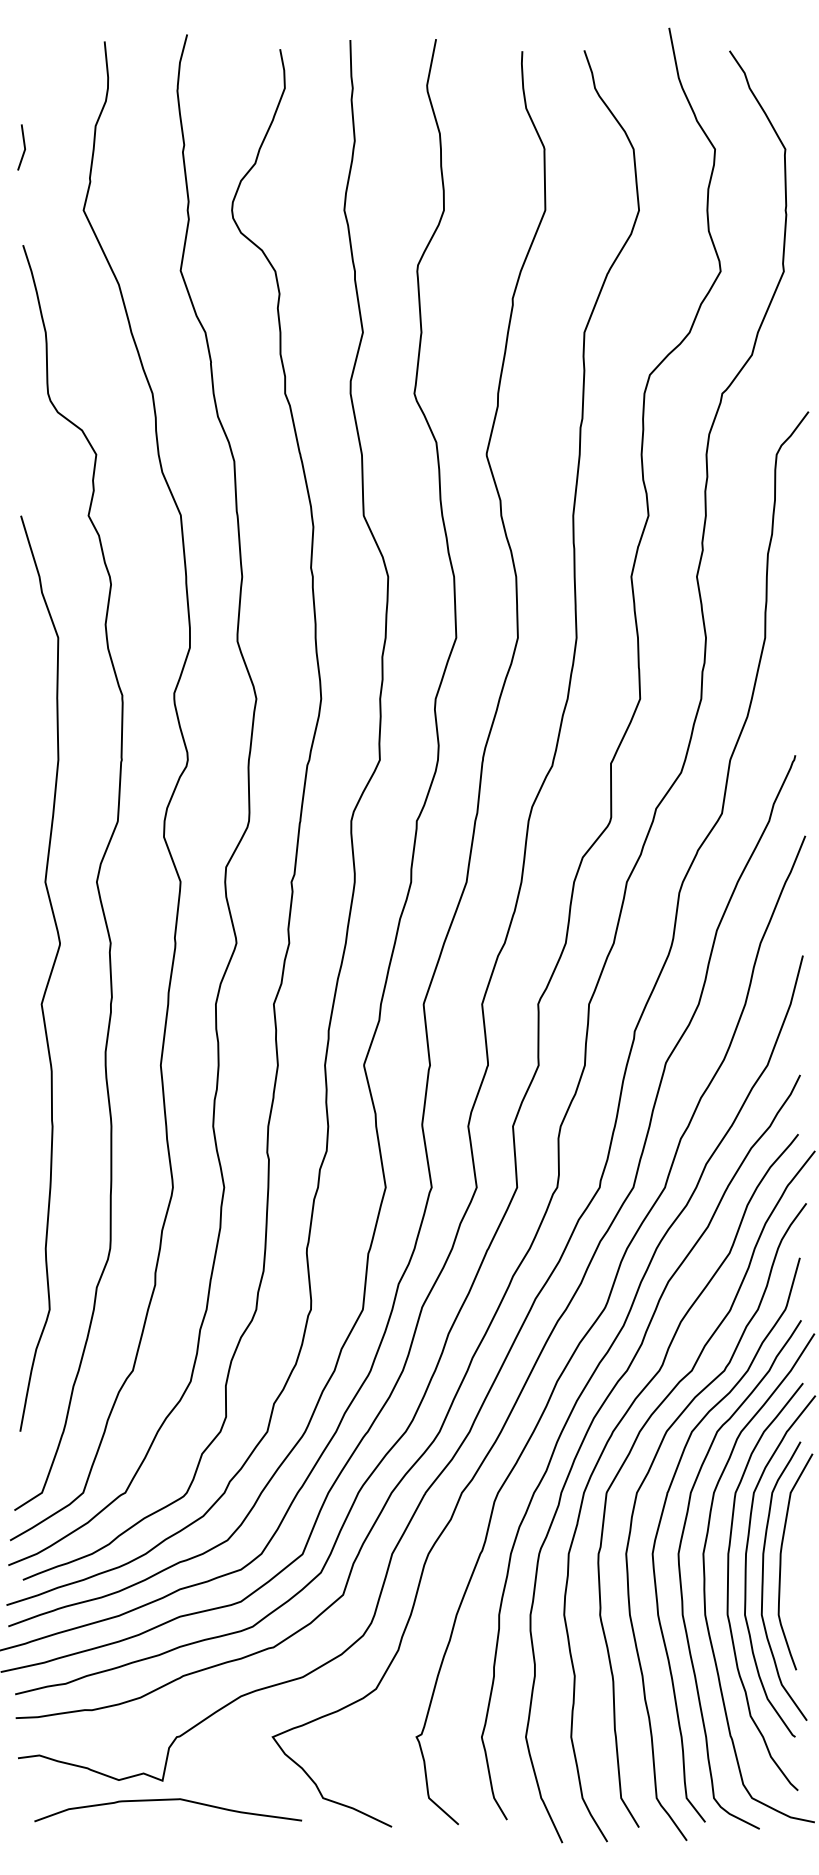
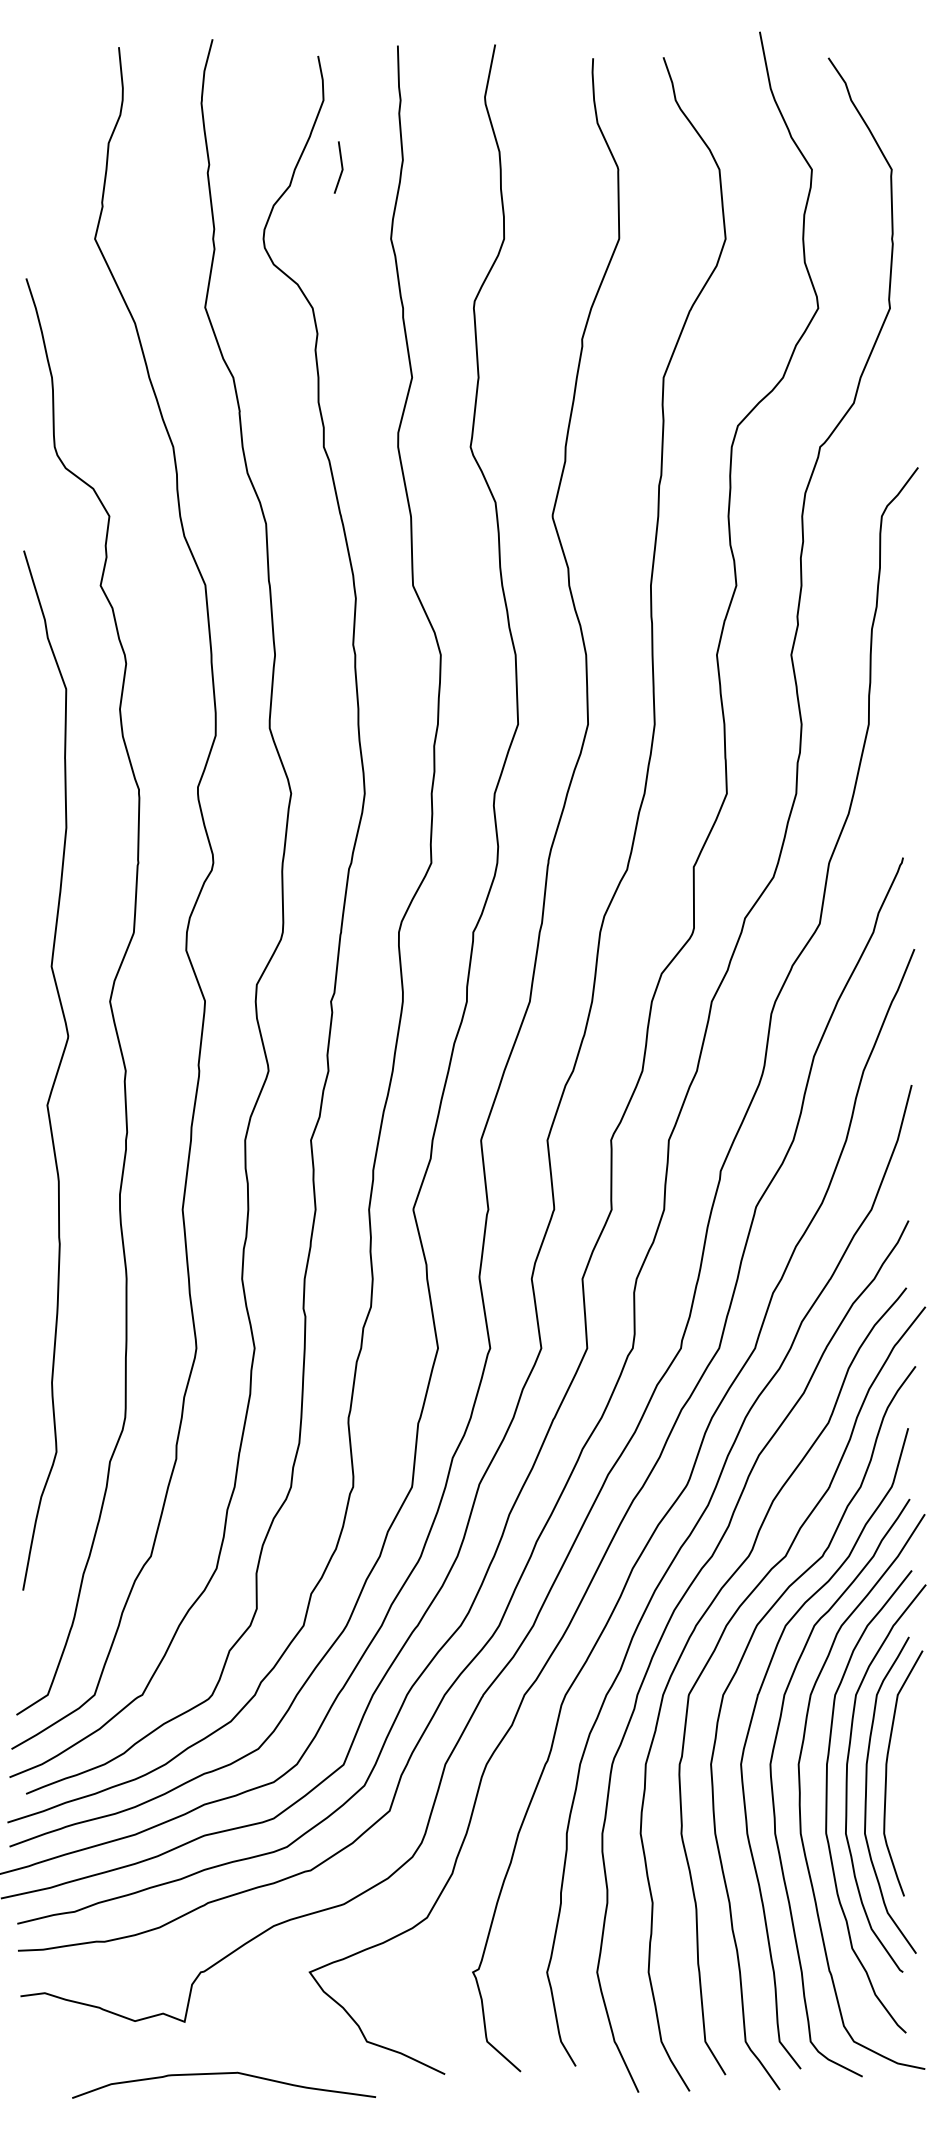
line: (24, 147) -> (341, 167), moved
curve: (48, 977) -> (55, 1074), moved
curve: (168, 1800) -> (224, 2074), moved

